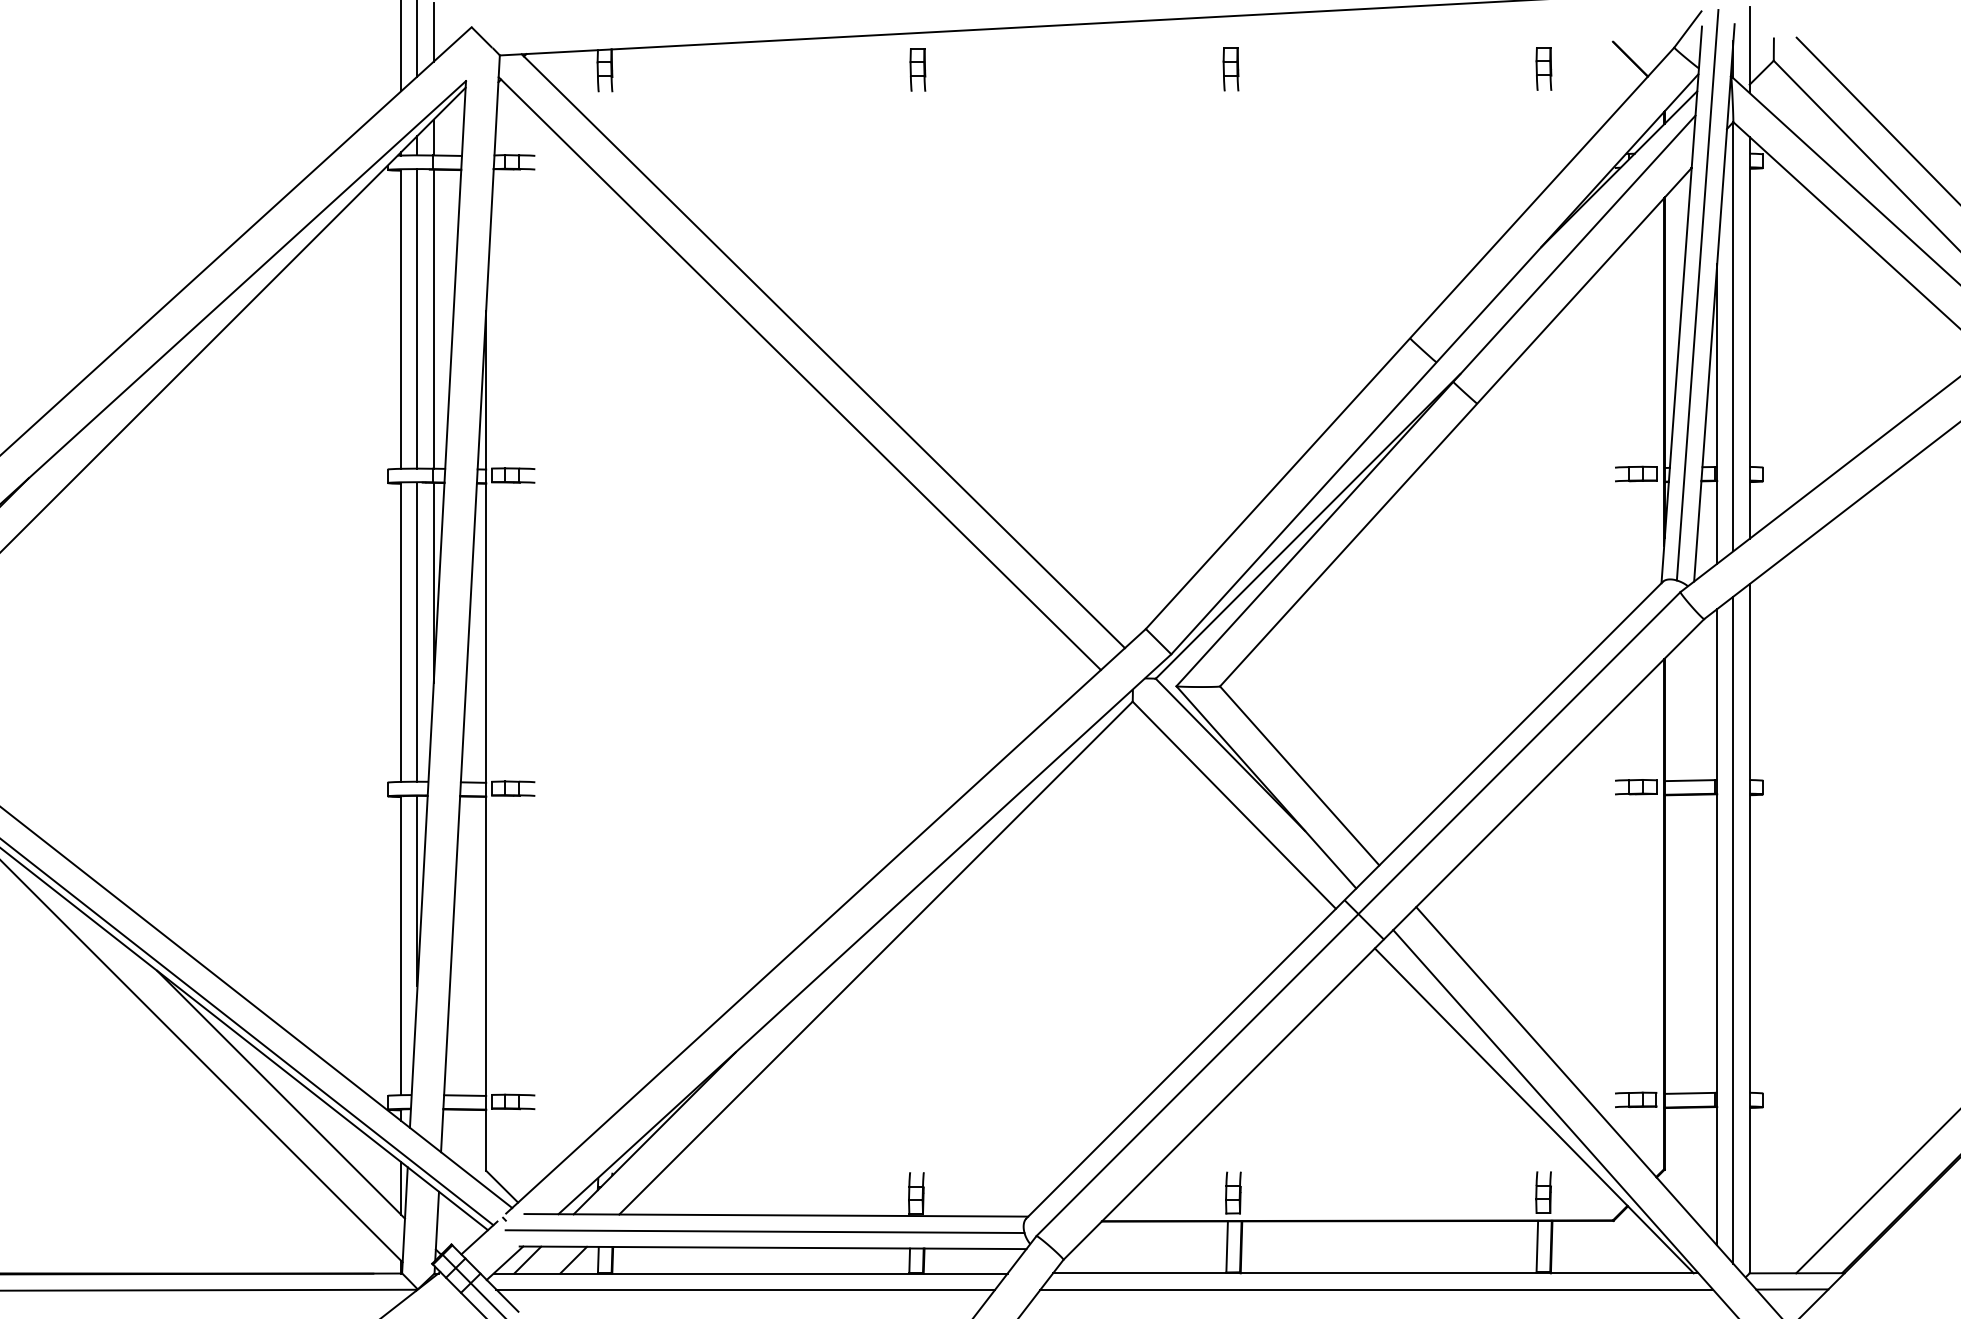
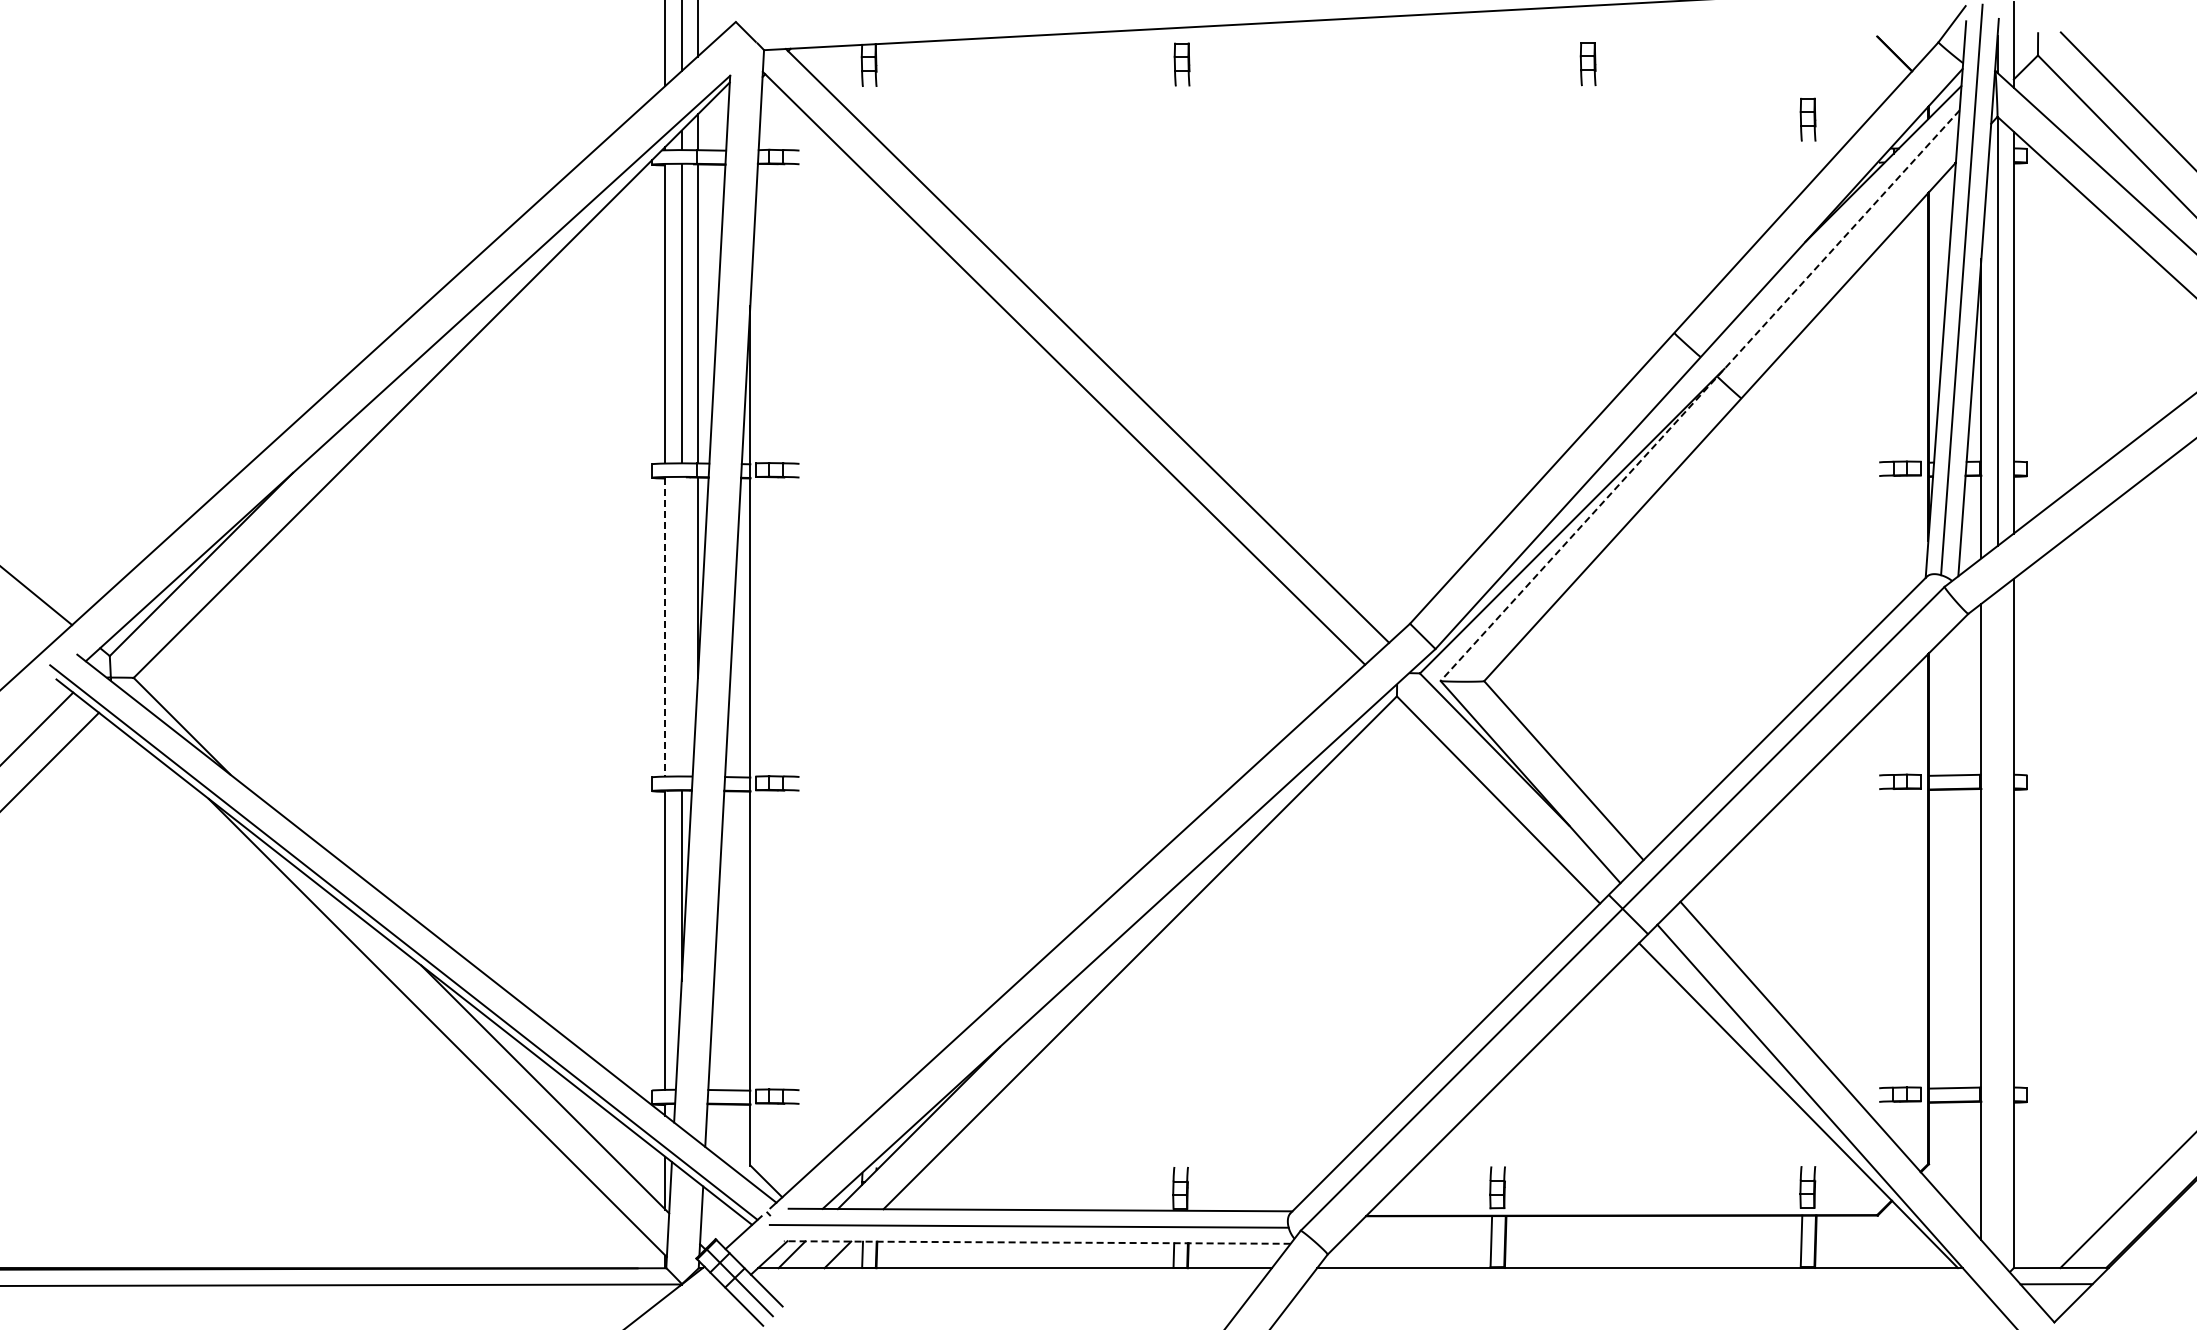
part: (1543, 68) -> (1807, 119), moved
part: (1230, 69) -> (1587, 64), moved
line: (1436, 400) -> (1700, 395), solid -> dashed
line: (417, 631) -> (681, 626), removed
line: (401, 632) -> (665, 627), solid -> dashed
line: (1733, 929) -> (1997, 924), removed
line: (772, 1247) -> (1036, 1242), solid -> dashed
line: (745, 1289) -> (1009, 1284), removed
line: (1376, 1289) -> (1640, 1284), removed

